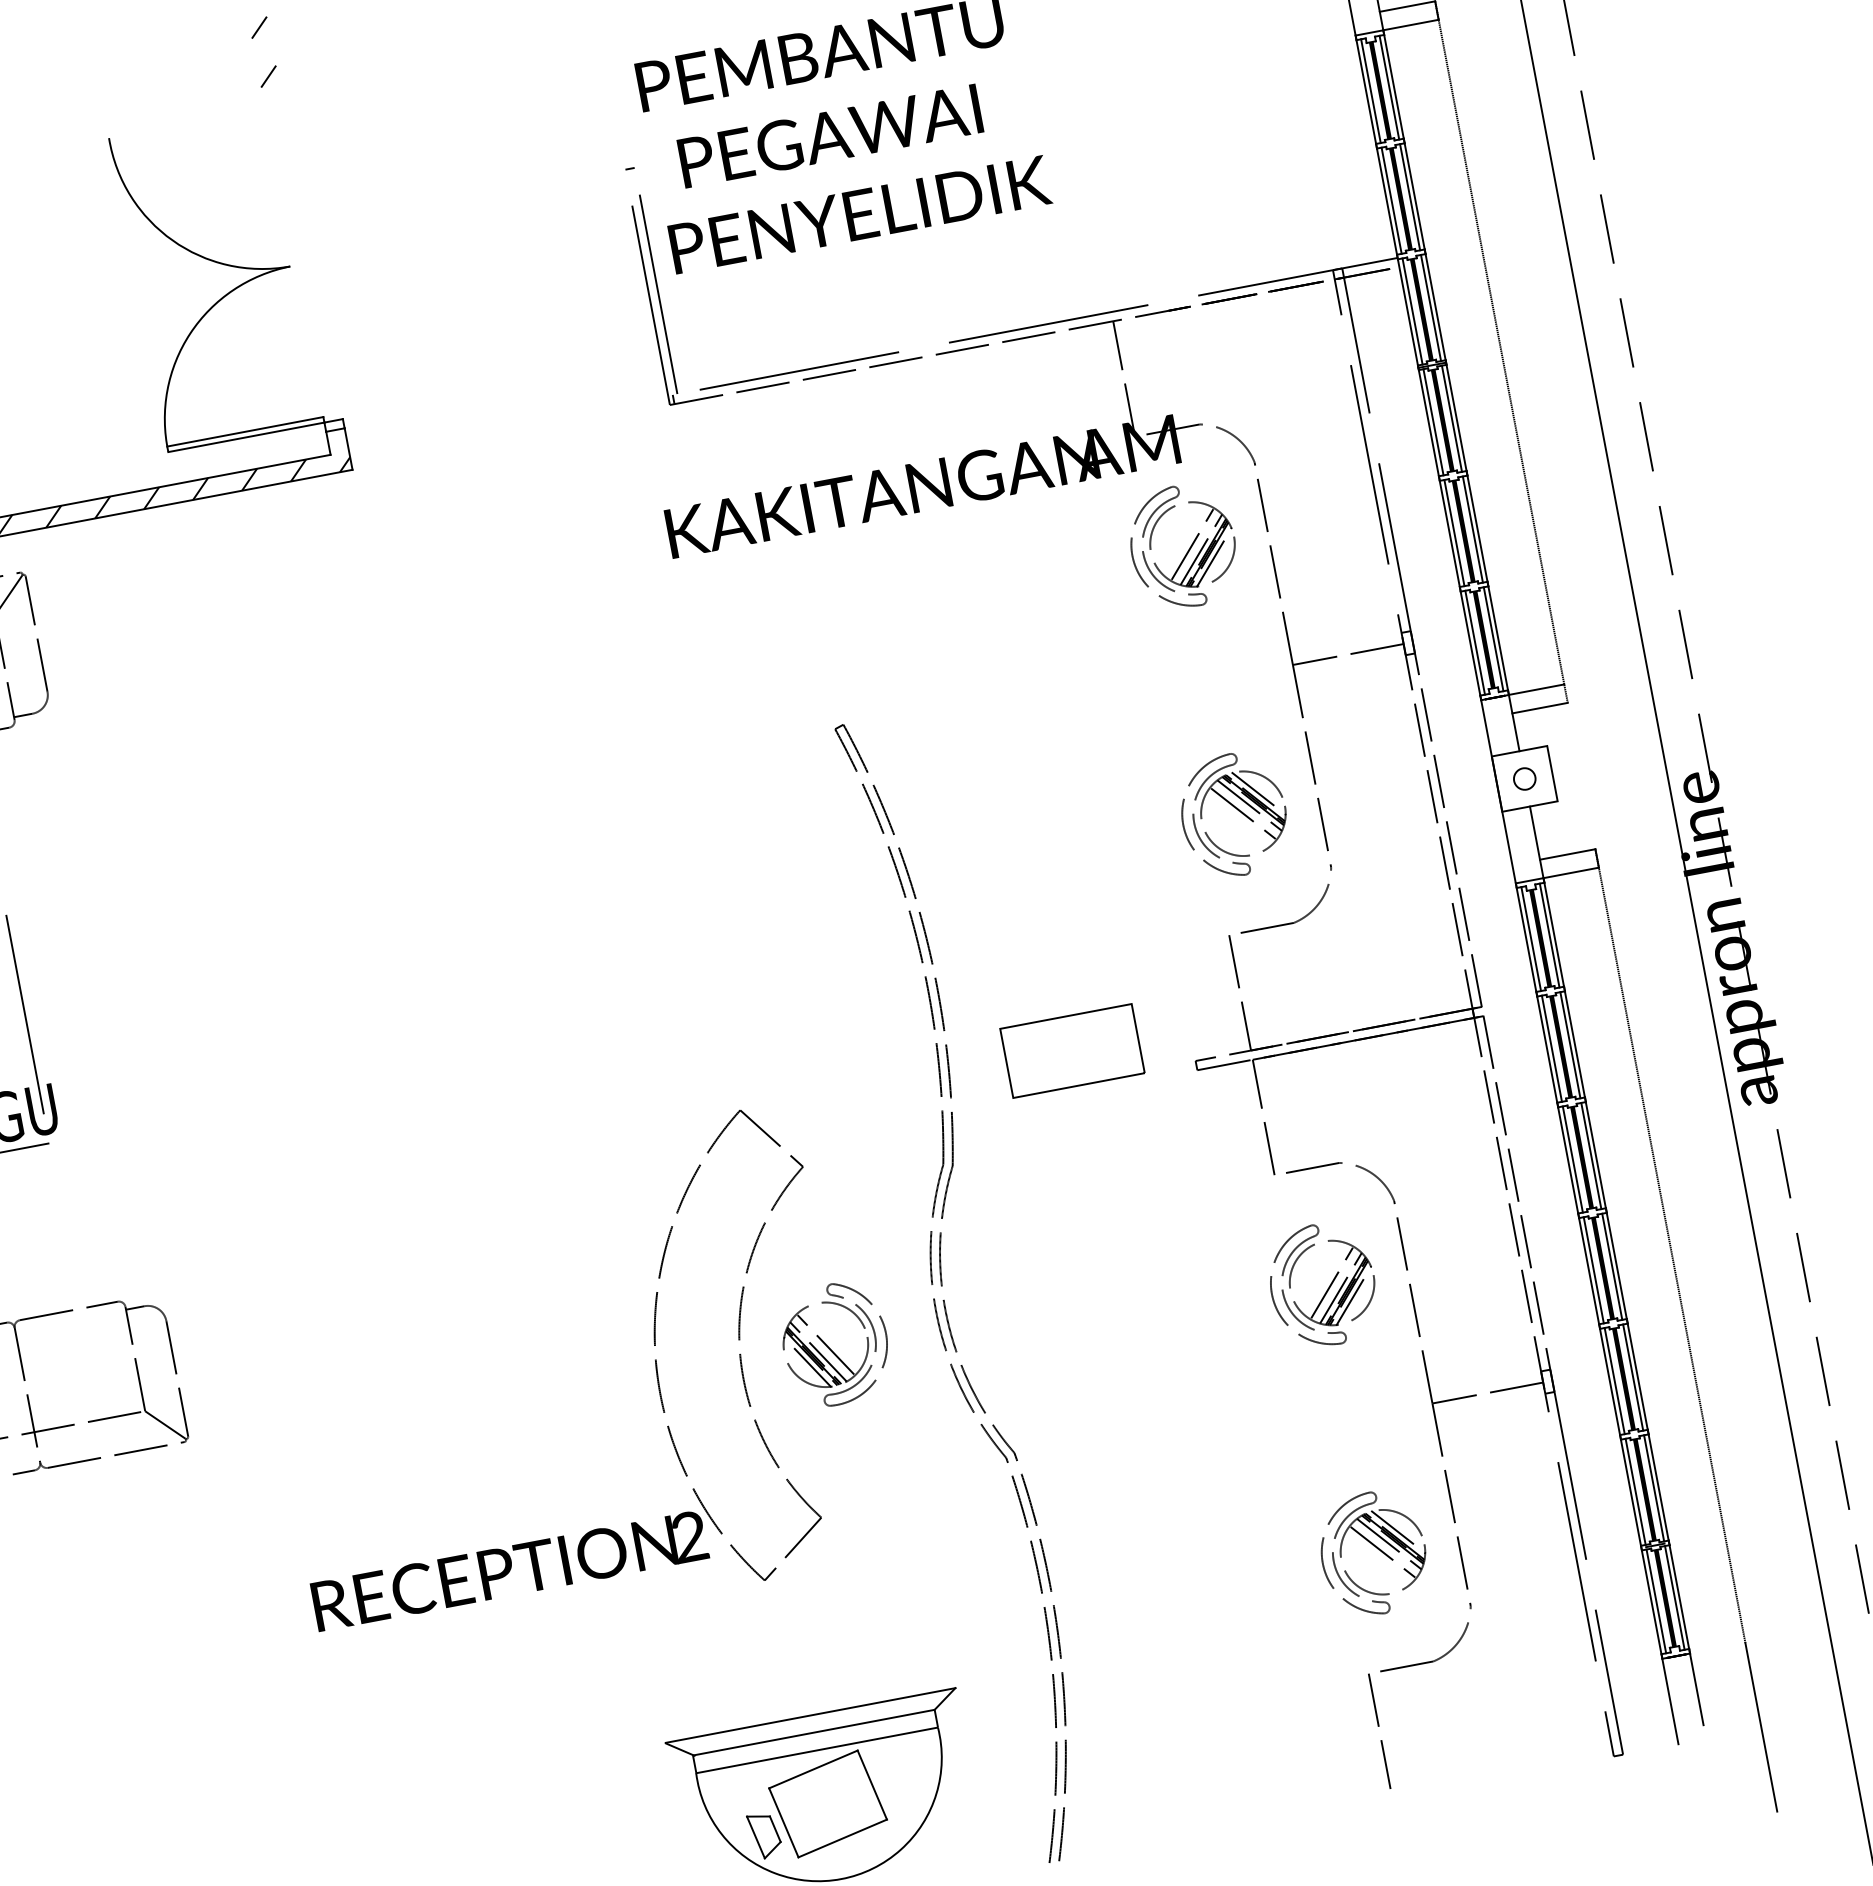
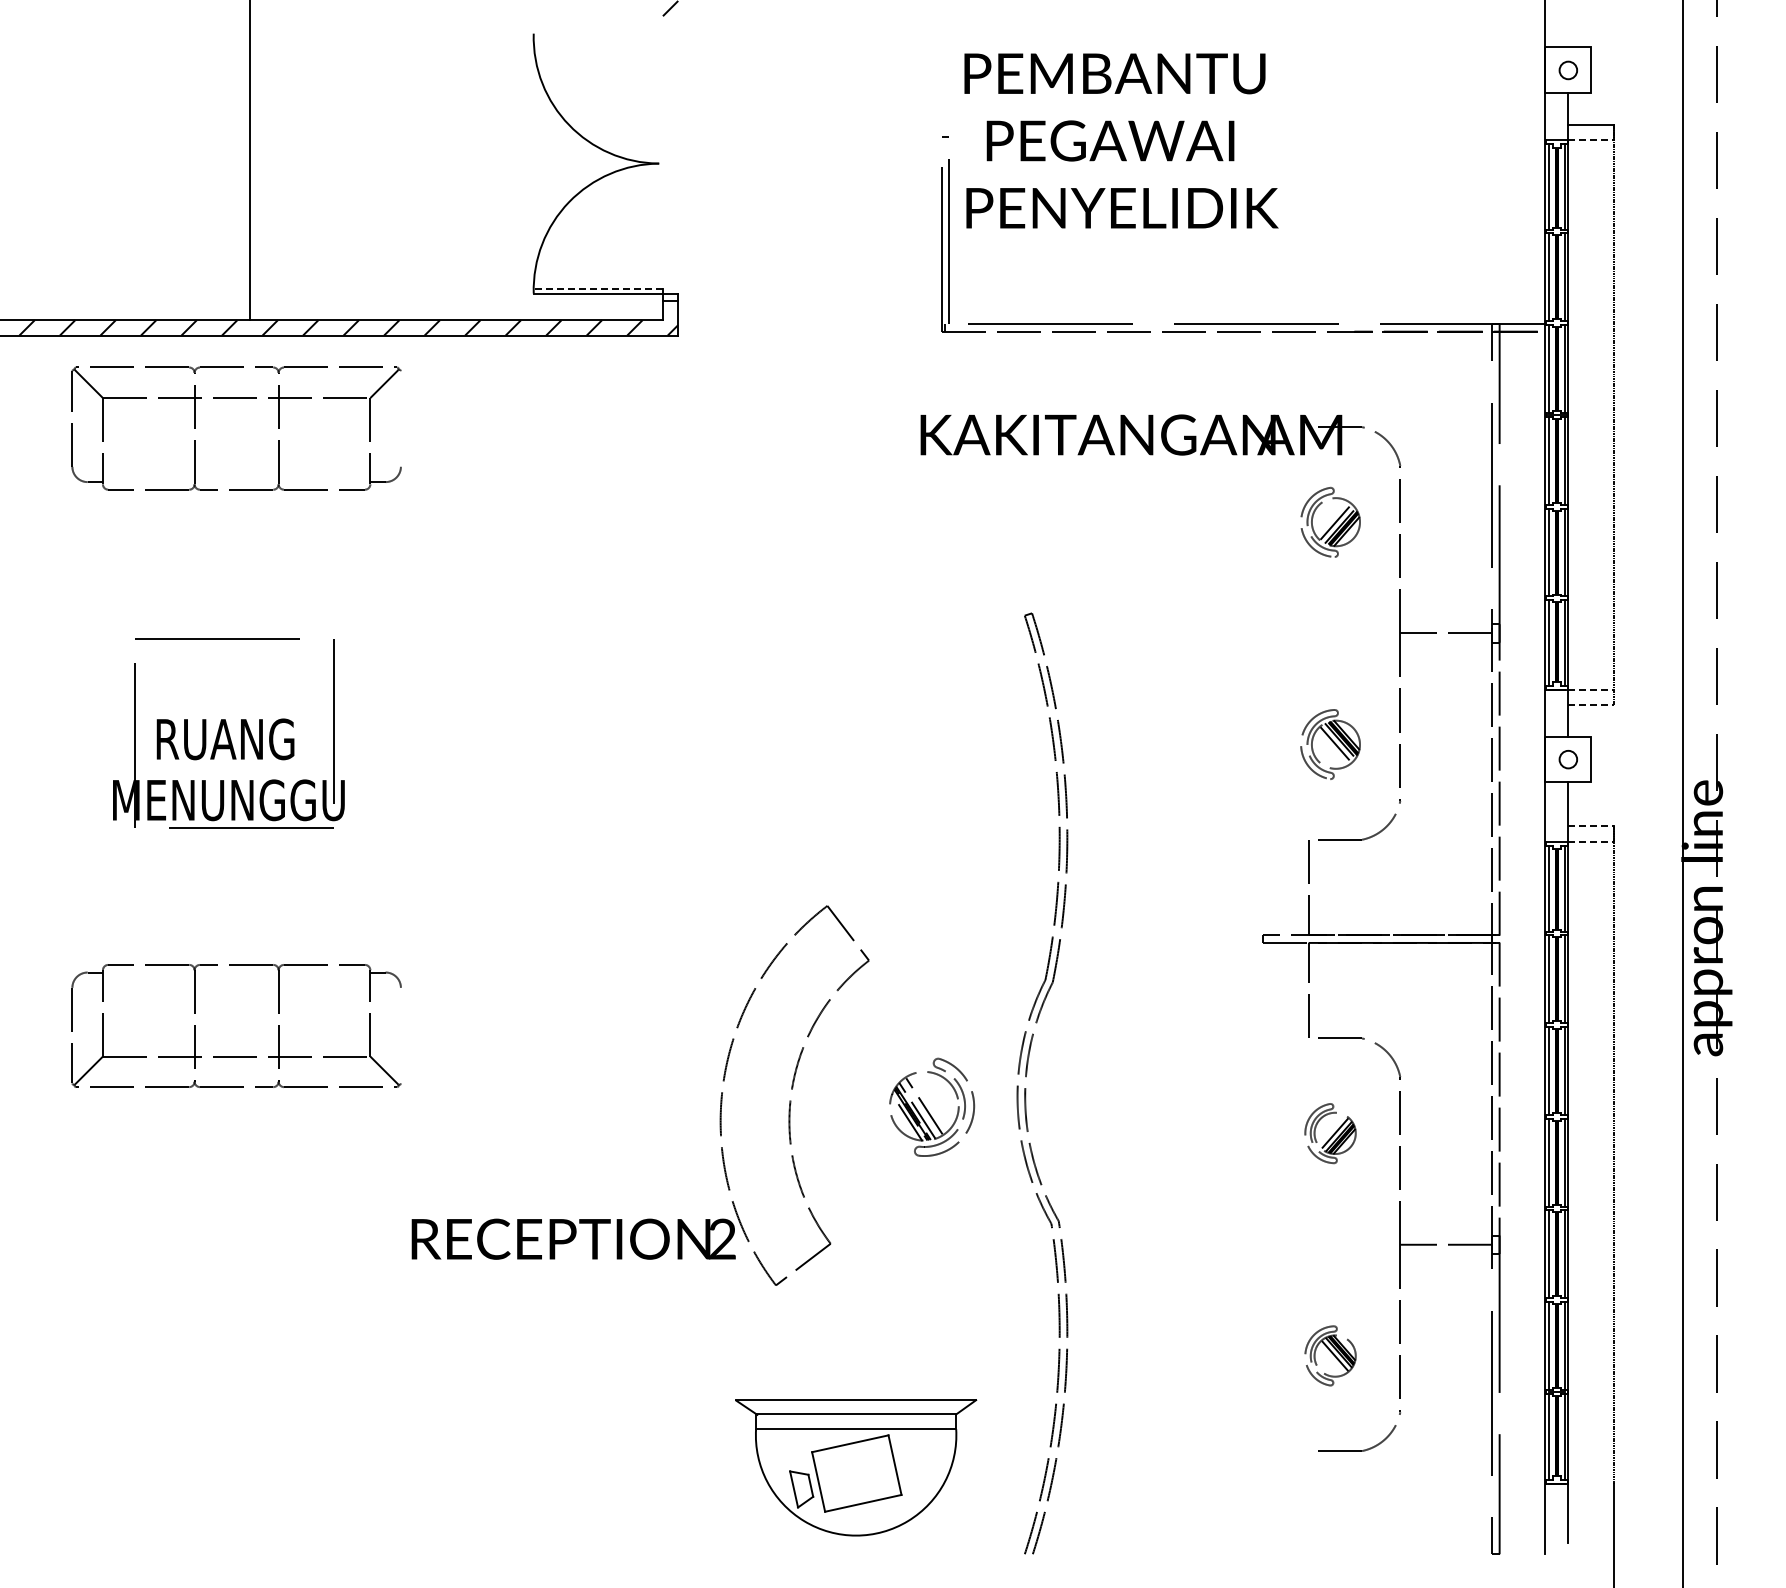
line: (1411, 24) -> (1591, 139), solid -> dashed
line: (1124, 379) -> (1308, 379), removed
line: (245, 431) -> (598, 288), solid -> dashed
part: (1183, 546) -> (1330, 522), size x0.7
line: (35, 633) -> (400, 418), removed
line: (1536, 690) -> (1591, 690), solid -> dashed
line: (1540, 708) -> (1591, 705), solid -> dashed
part: (1233, 815) -> (1330, 744), size x0.7
line: (1567, 854) -> (1591, 826), solid -> dashed
line: (1571, 872) -> (1591, 841), solid -> dashed
part: (1072, 1050) -> (1165, 908), removed
part: (1322, 1285) -> (1330, 1133), size x0.6
part: (654, 1364) -> (720, 1096), moved
line: (176, 1378) -> (400, 1035), removed
part: (1373, 1553) -> (1330, 1355), size x0.6
line: (1379, 1730) -> (1308, 1498), removed

